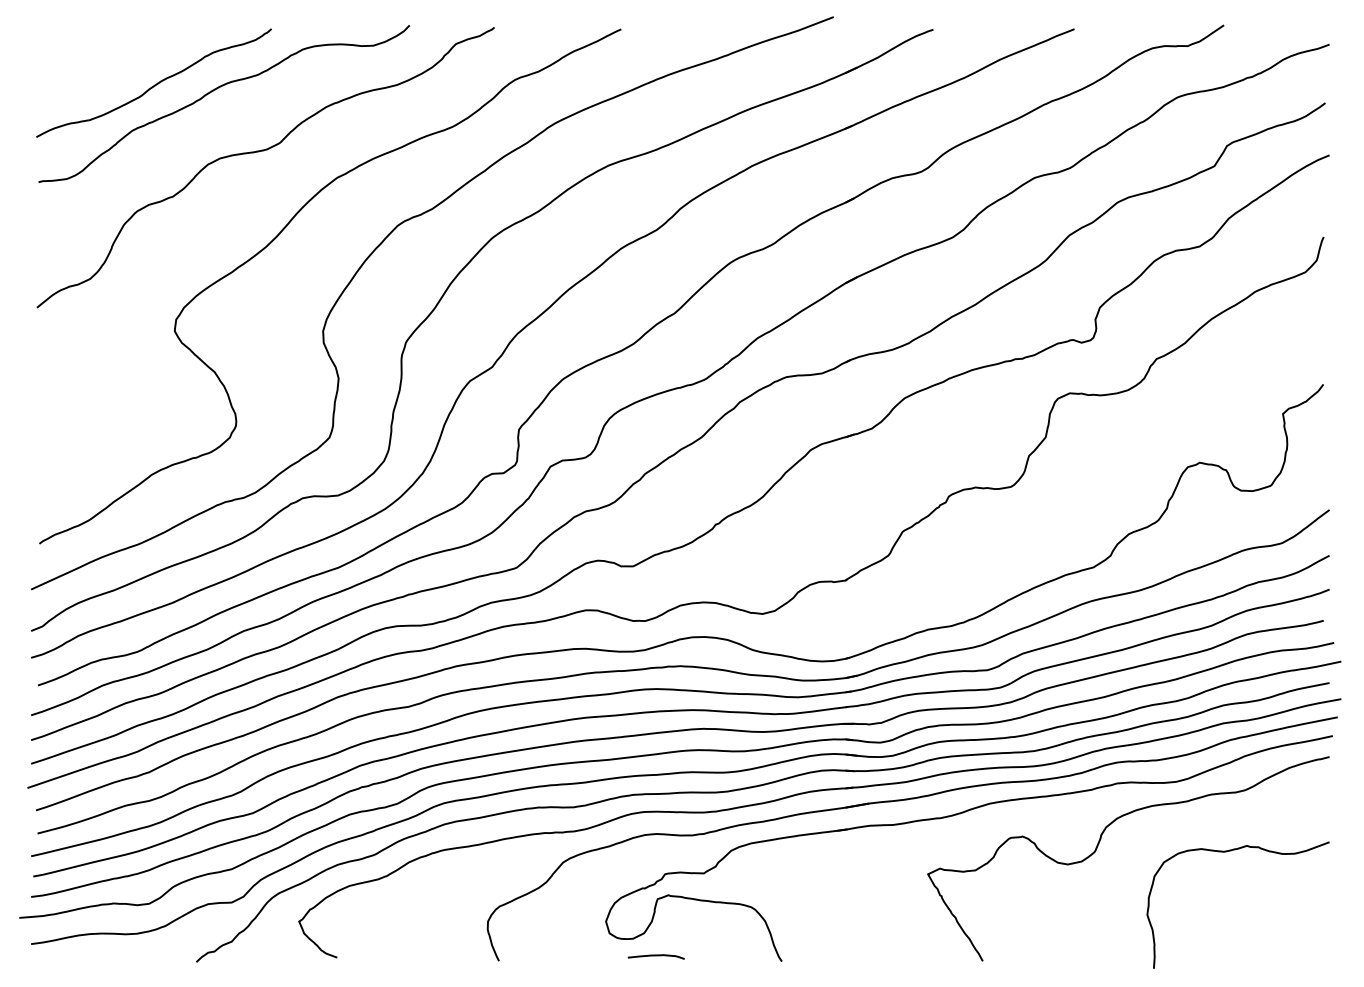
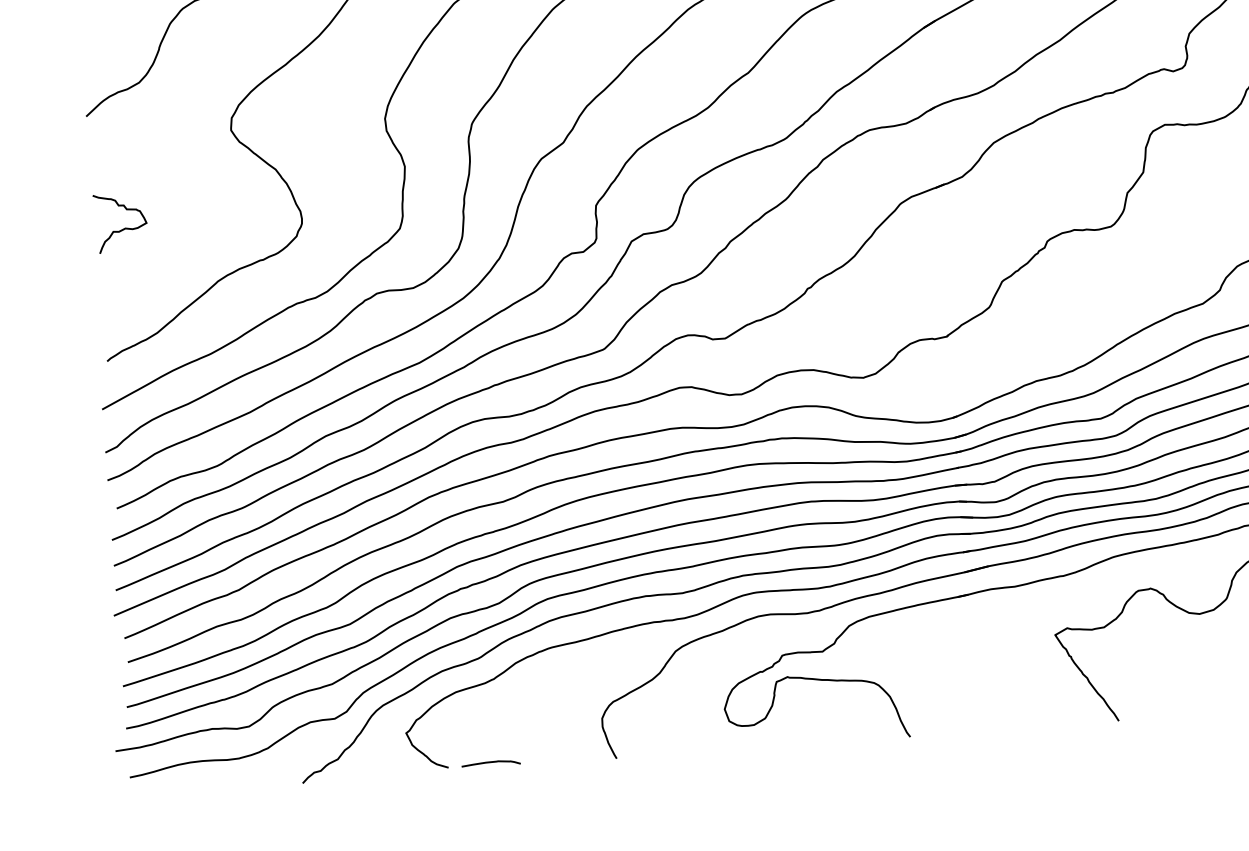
curve: (64, 417) -> (123, 228), added
curve: (655, 956) -> (490, 763), moved

